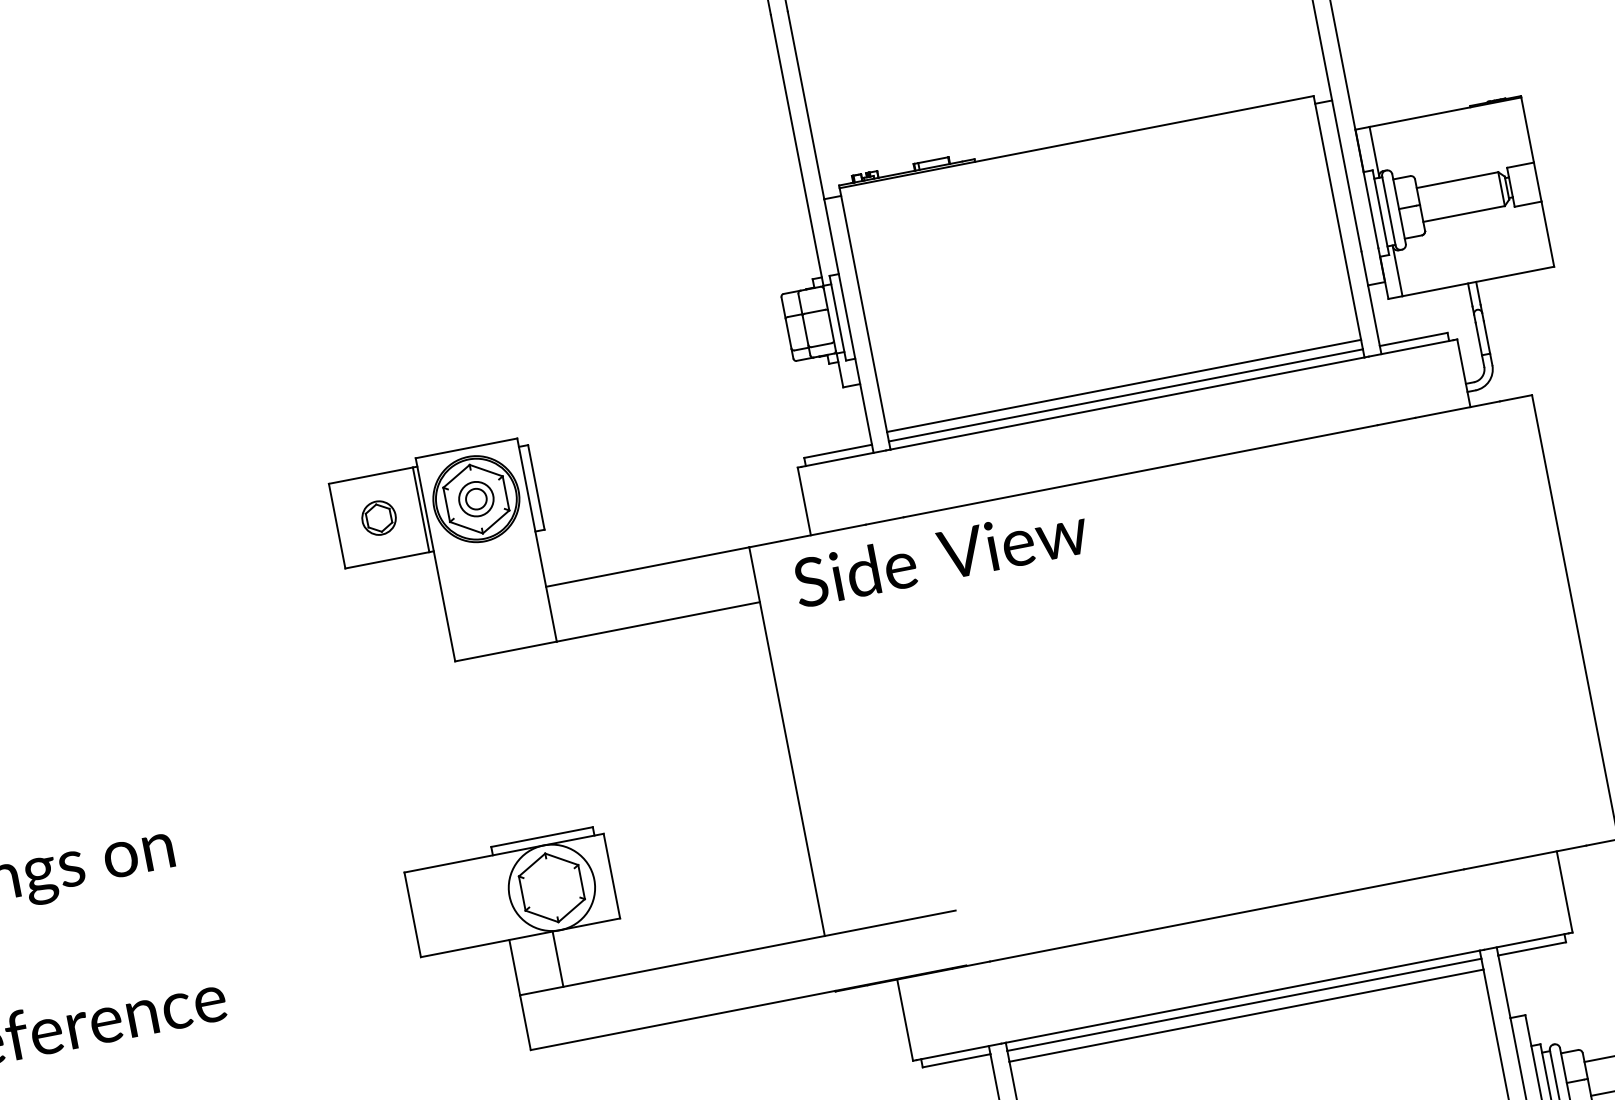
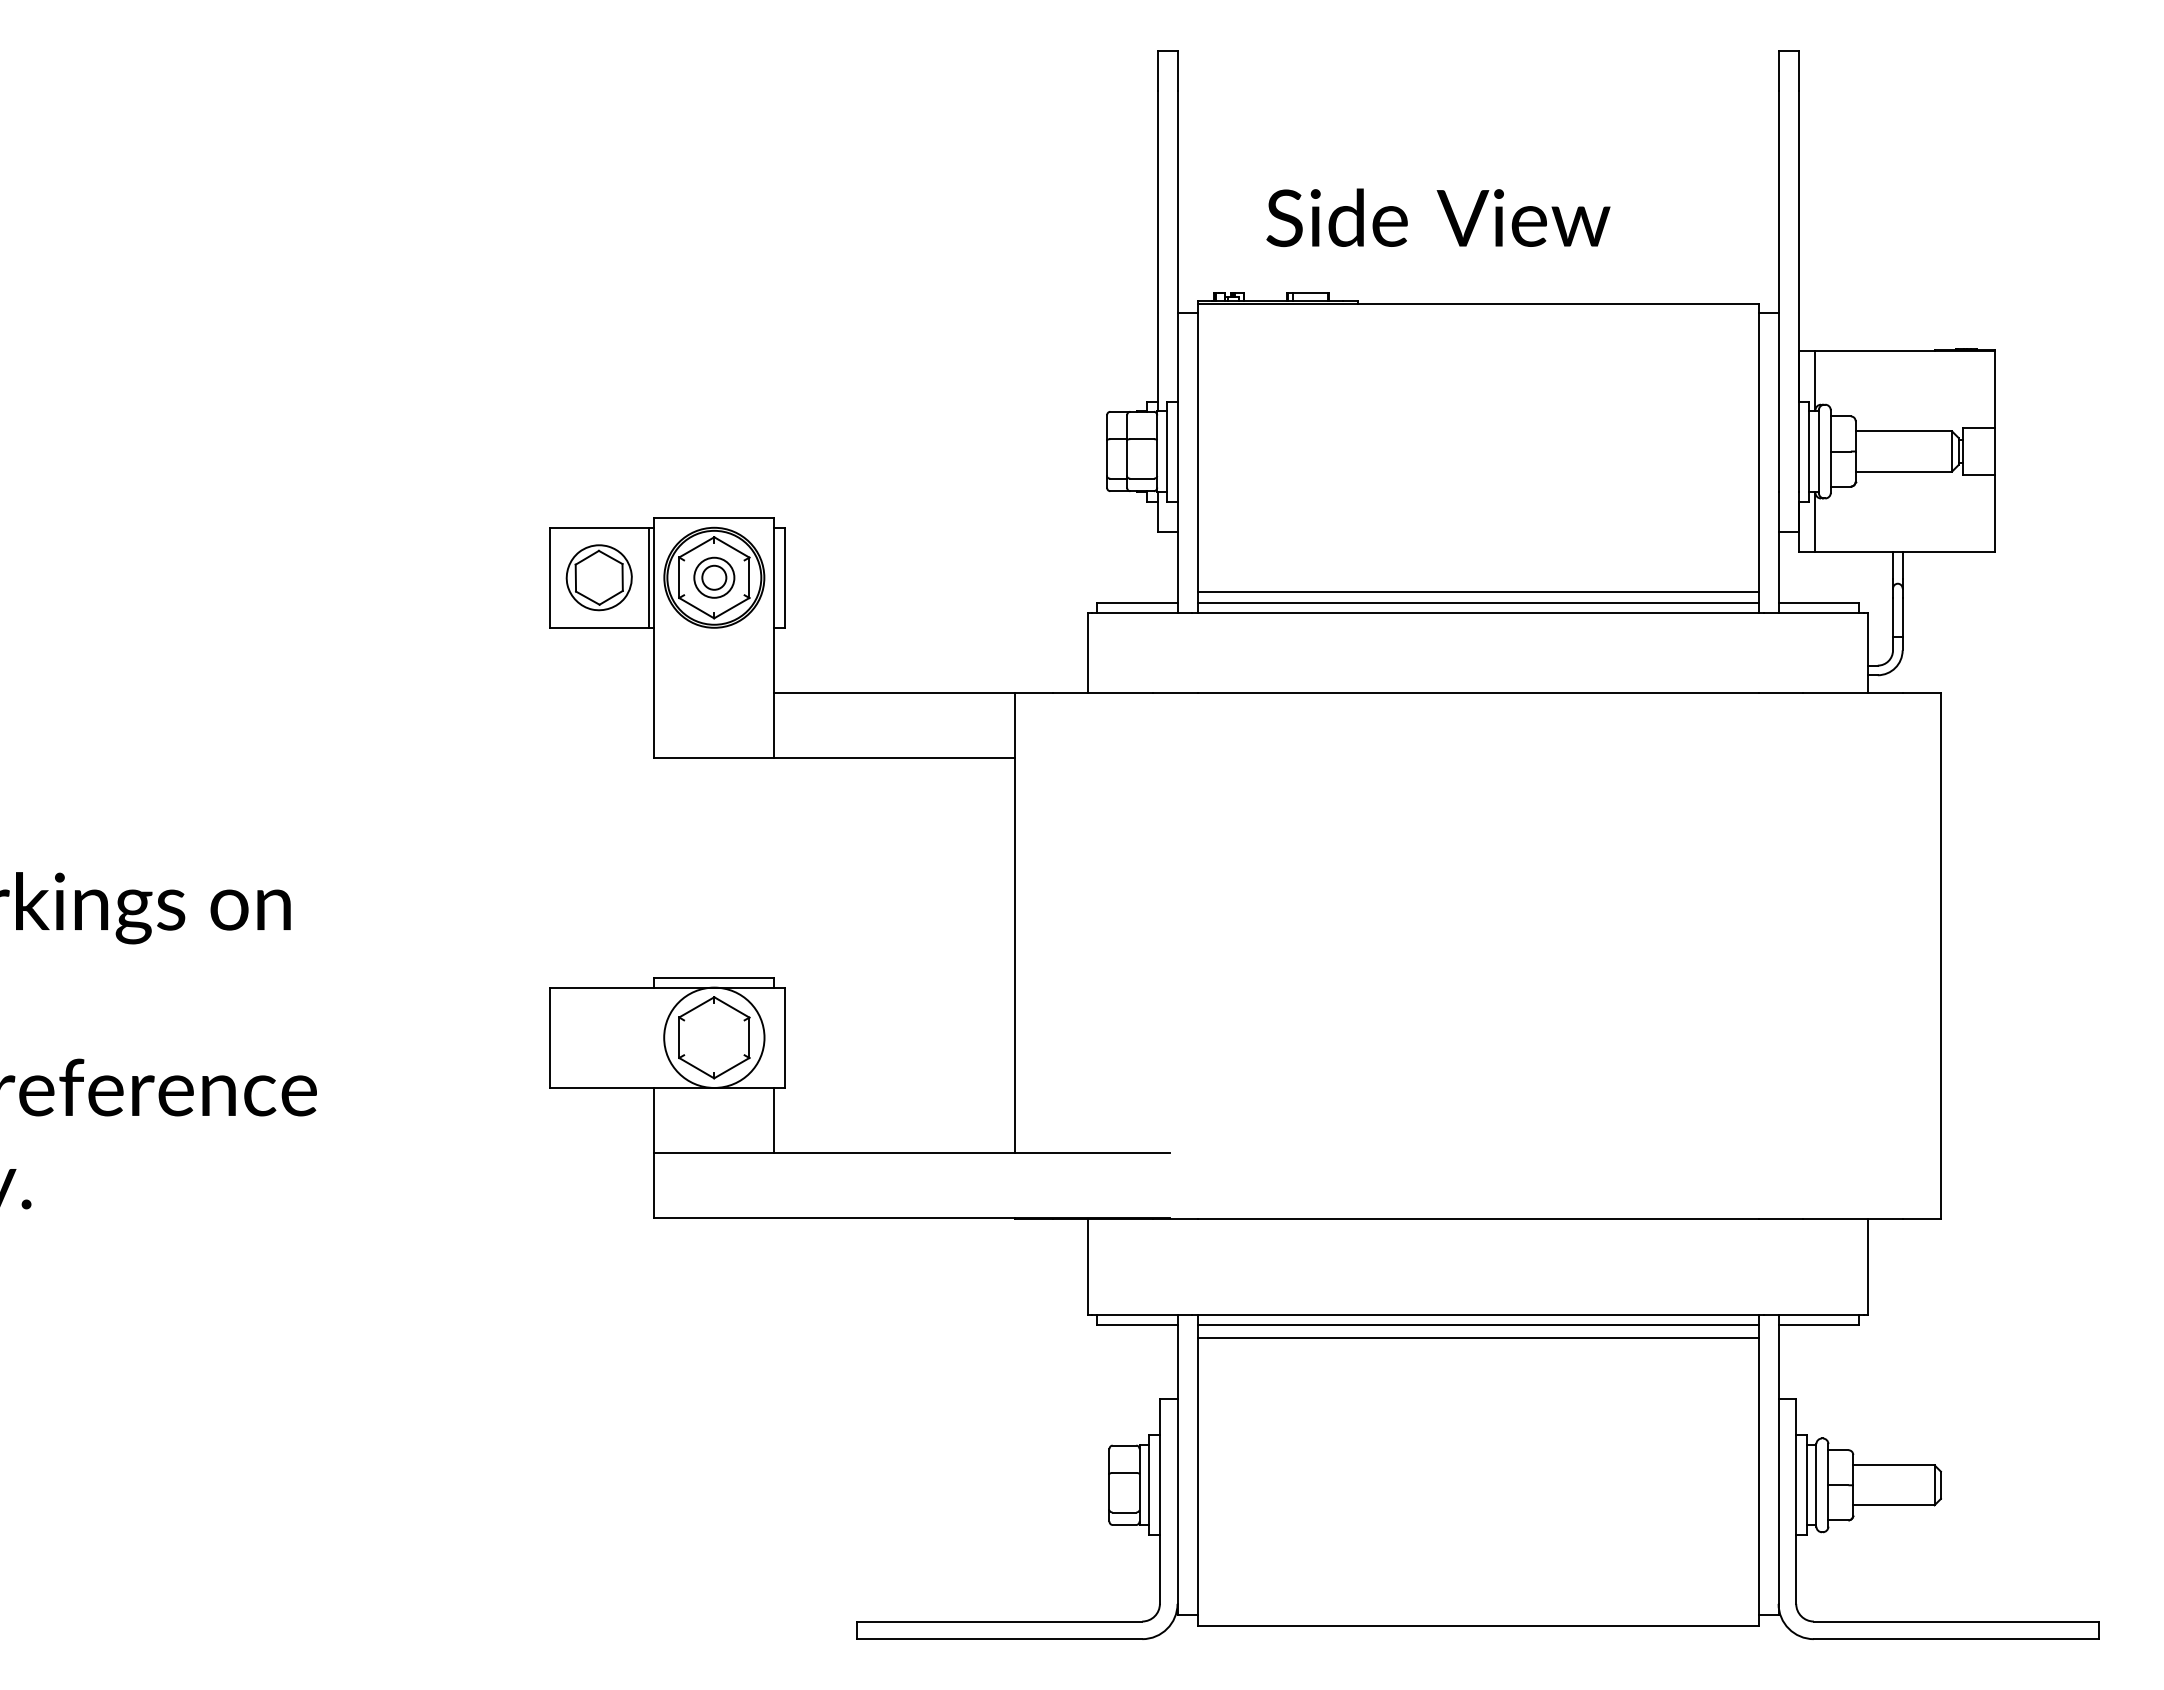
part: (378, 517) -> (598, 577), size x1.67
text: (940, 555) -> (1438, 217), moved
line: (558, 959) -> (774, 1120), moved

